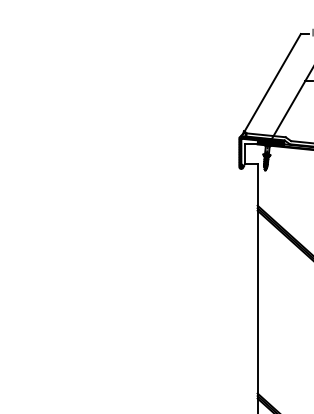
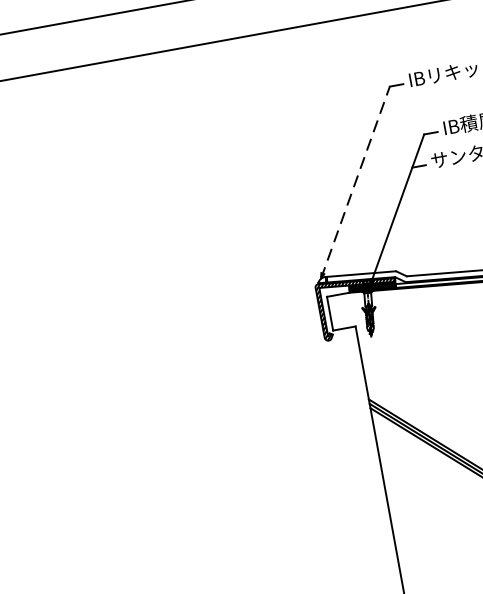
line: (272, 83) -> (356, 181), solid -> dashed

